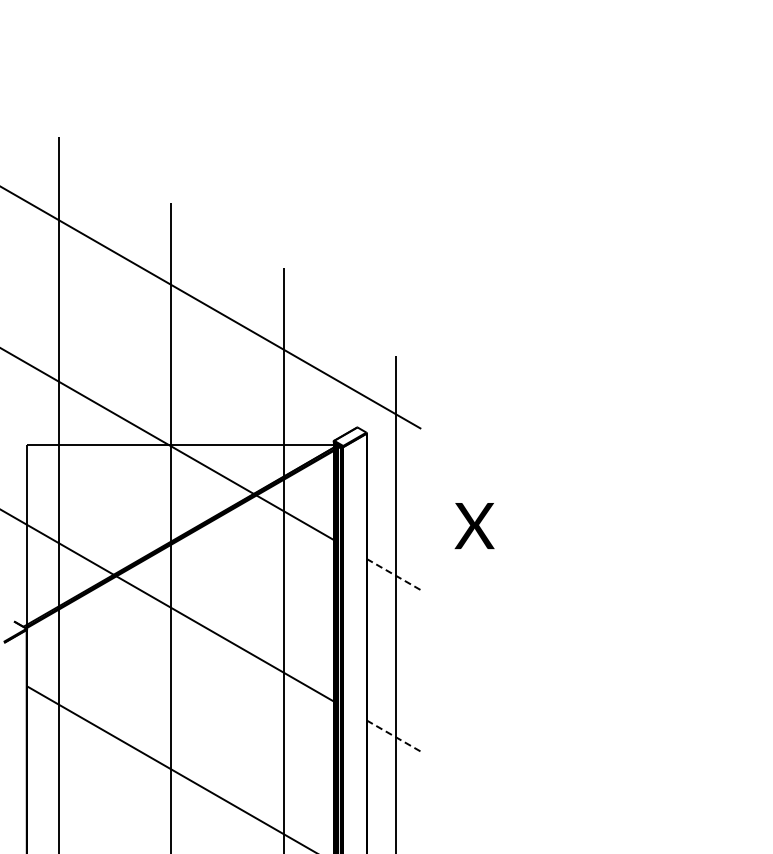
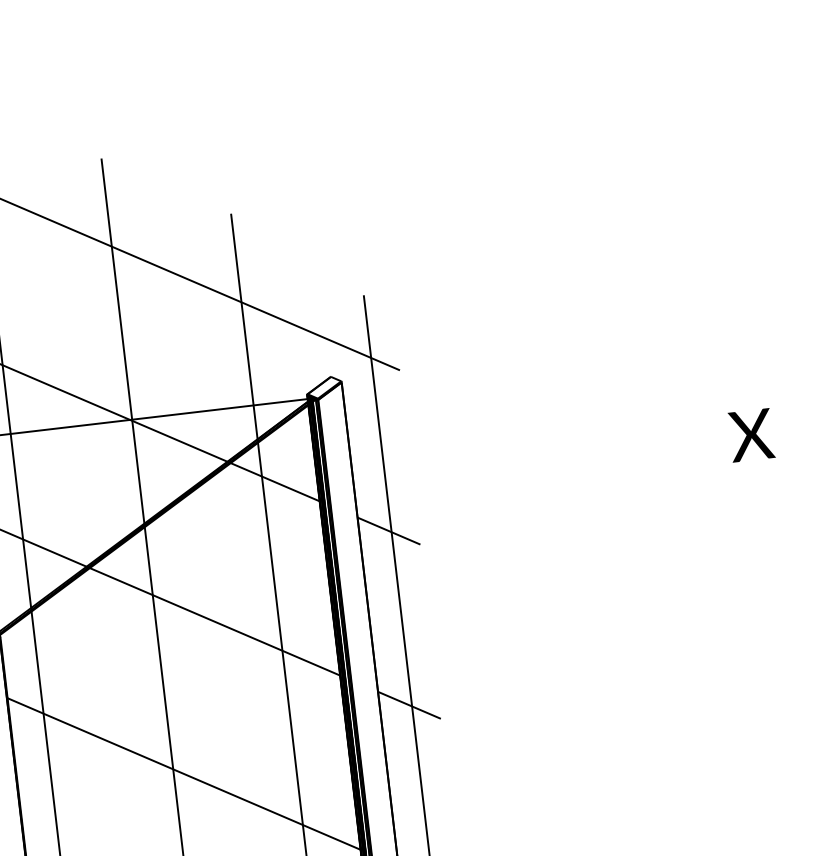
text: (474, 525) -> (751, 434), moved
line: (394, 574) -> (389, 530), dashed -> solid
line: (394, 736) -> (410, 705), dashed -> solid

